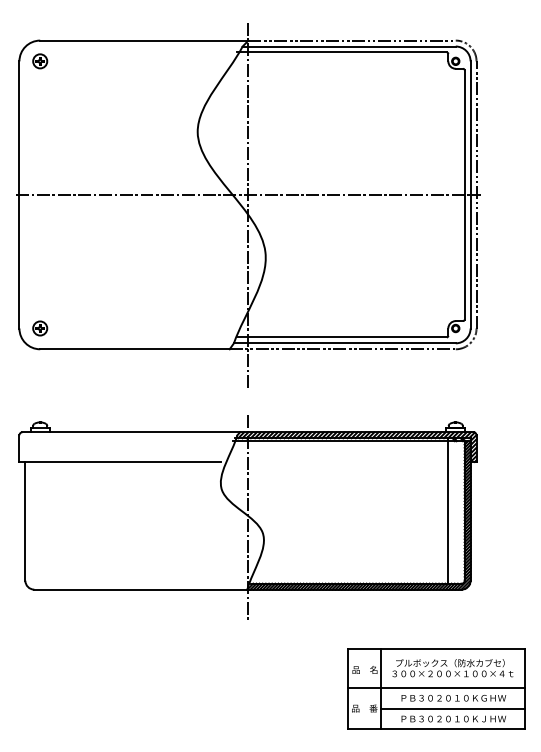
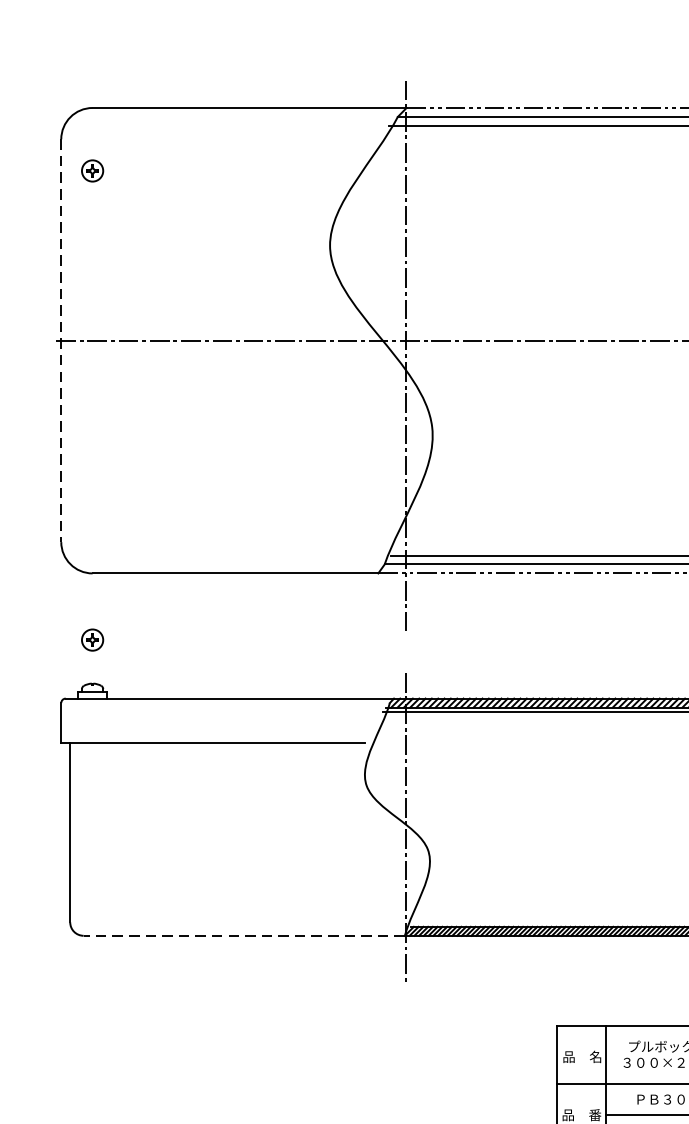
part: (40, 61) -> (93, 171), moved
line: (19, 194) -> (61, 340), solid -> dashed
part: (40, 328) -> (93, 640), moved
line: (140, 589) -> (243, 935), solid -> dashed

